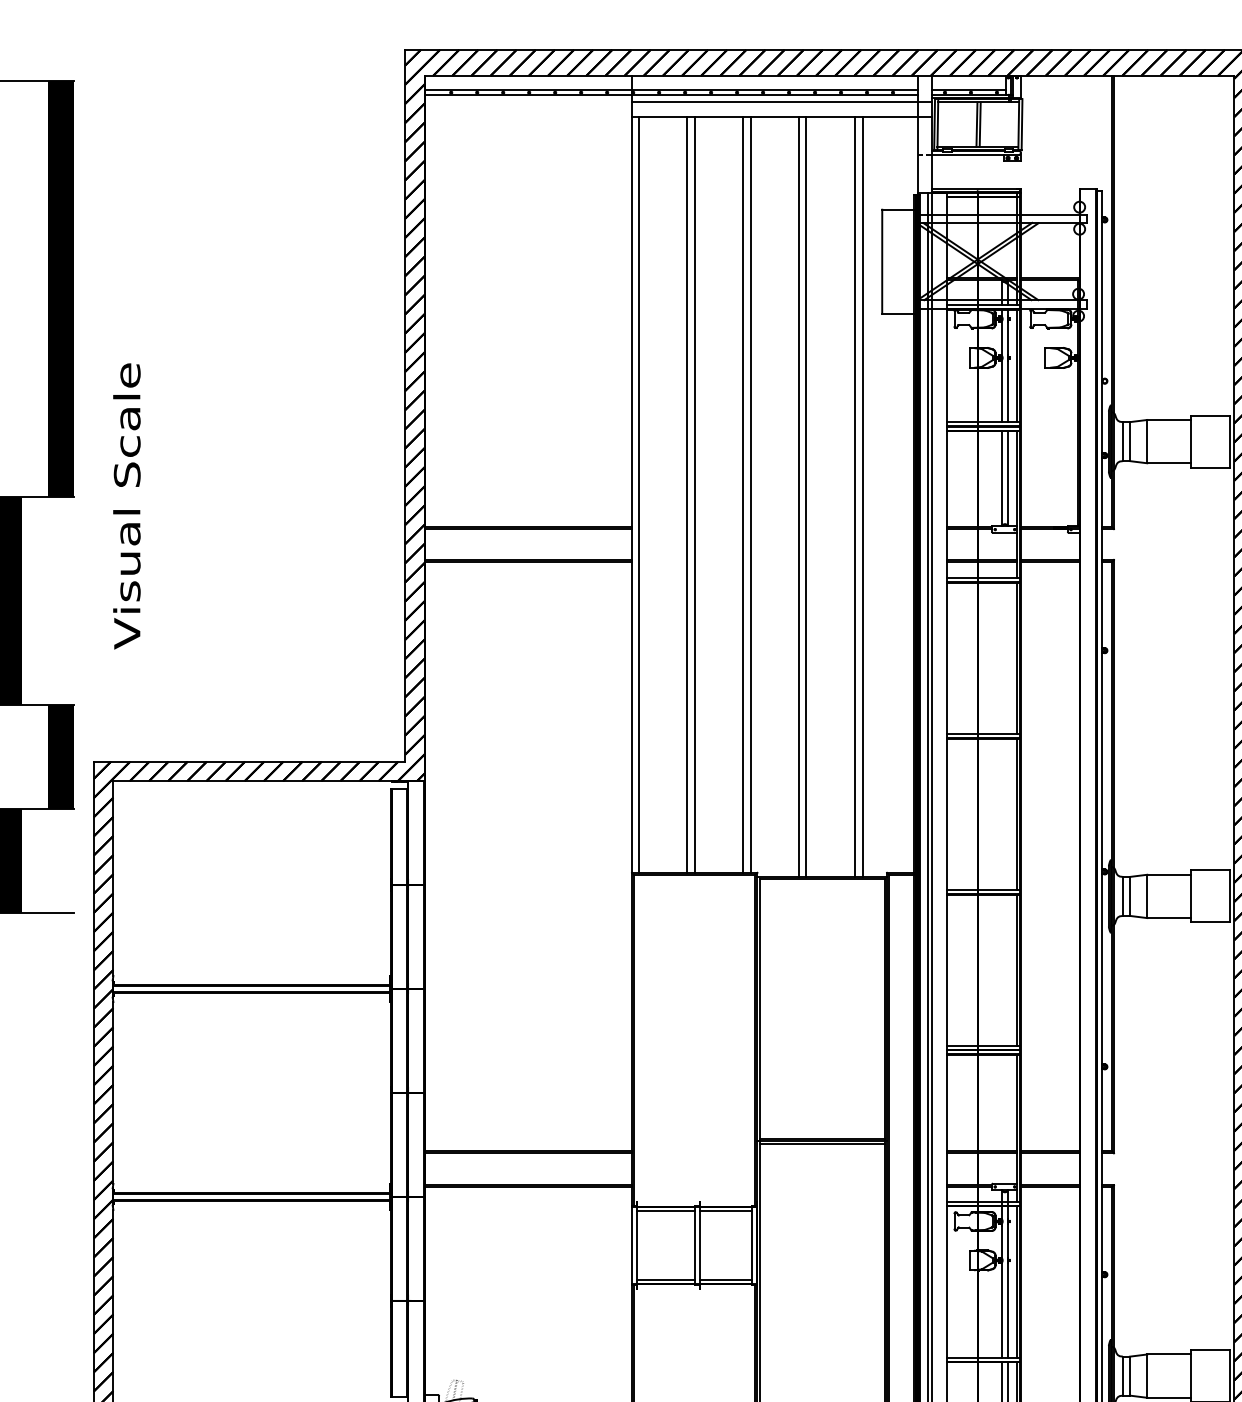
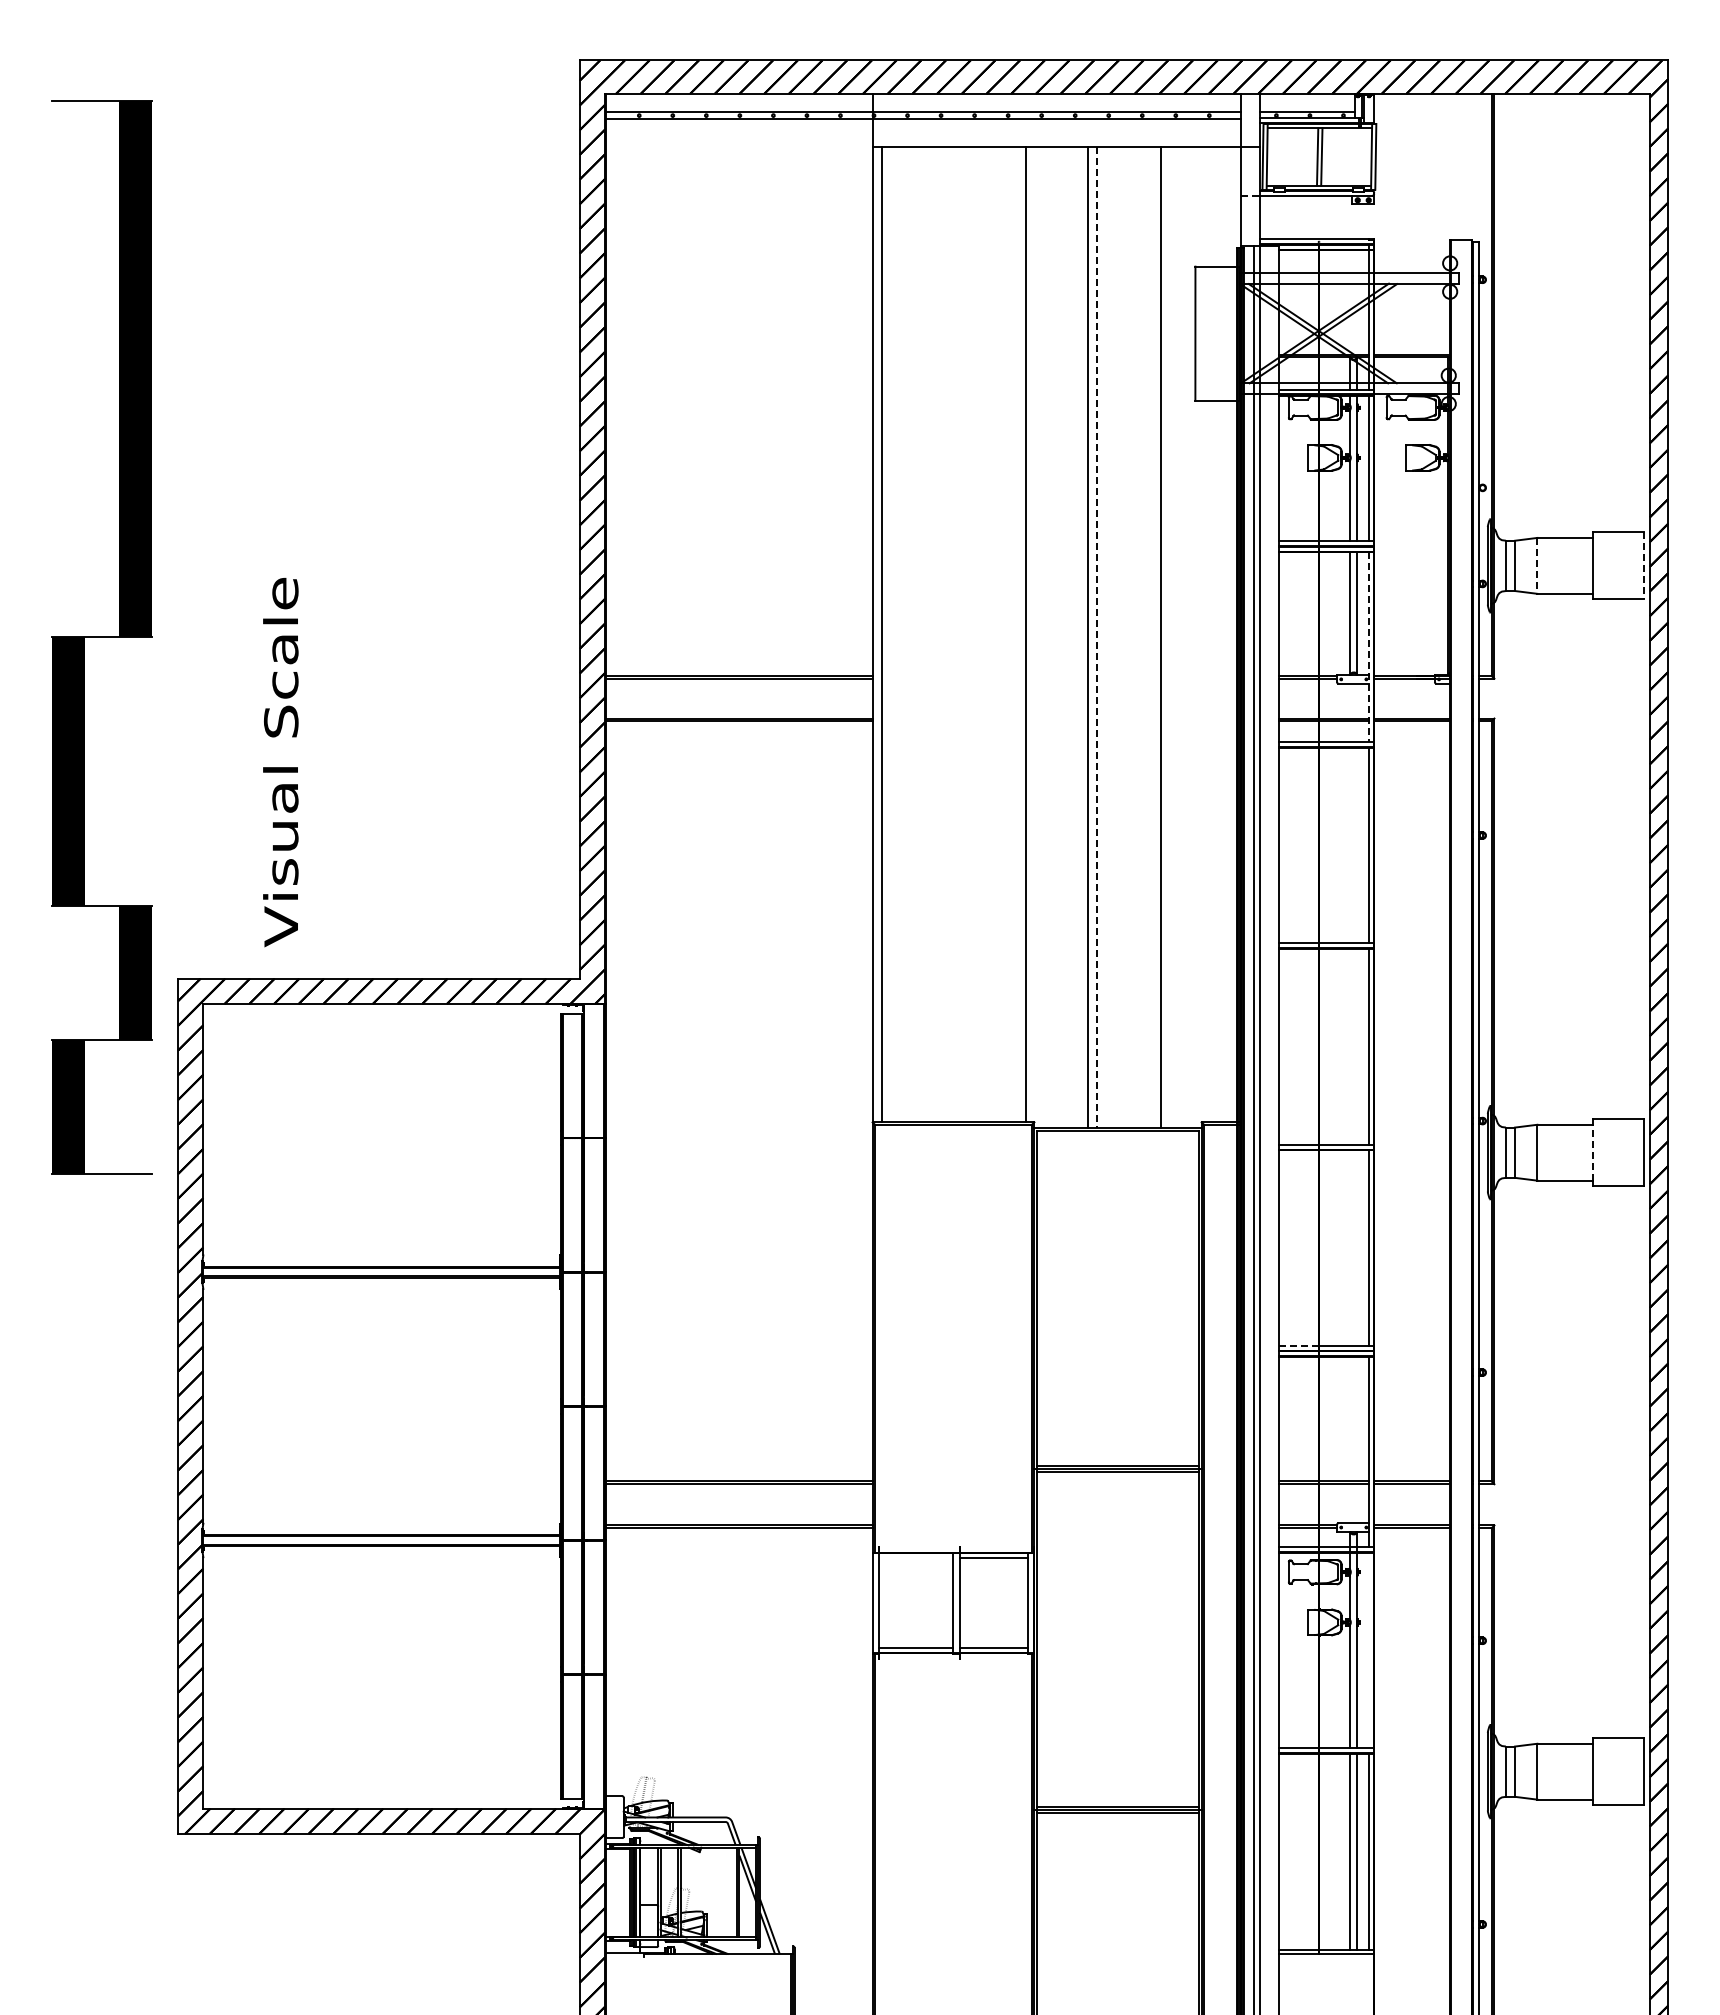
line: (781, 101) -> (1065, 127), removed
line: (1147, 441) -> (1537, 565), solid -> dashed
line: (1229, 441) -> (1643, 565), solid -> dashed
line: (686, 494) -> (943, 634), removed
line: (694, 494) -> (953, 634), removed
line: (743, 494) -> (1016, 634), removed
line: (806, 497) -> (1097, 638), solid -> dashed
line: (862, 497) -> (1170, 637), removed
line: (1016, 504) -> (1368, 647), solid -> dashed
text: (126, 506) -> (280, 762), moved
line: (1190, 896) -> (1593, 1152), solid -> dashed
line: (962, 1045) -> (1298, 1345), solid -> dashed
line: (666, 1210) -> (916, 1558), removed
line: (1016, 1282) -> (1368, 1650), removed

